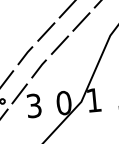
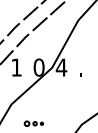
text: (93, 100) -> (61, 67), 1 -> 4
text: (33, 105) -> (16, 67), 3 -> 1

